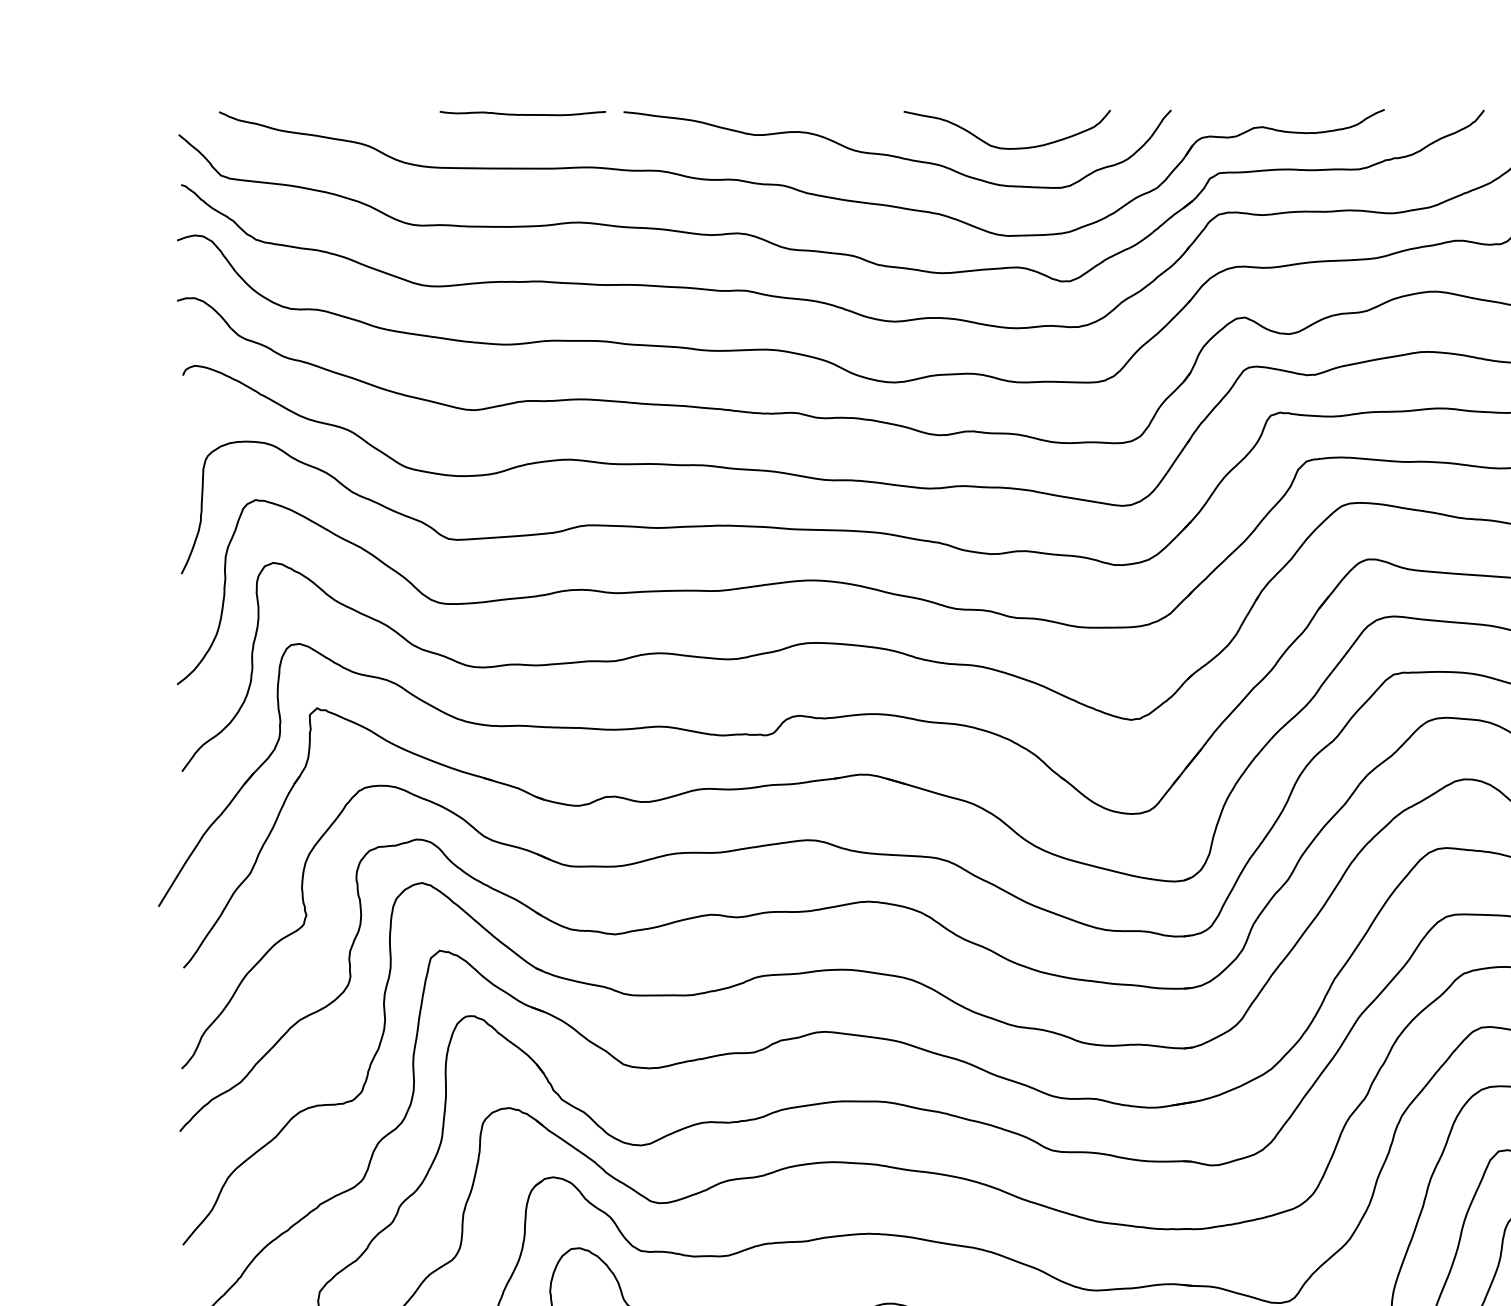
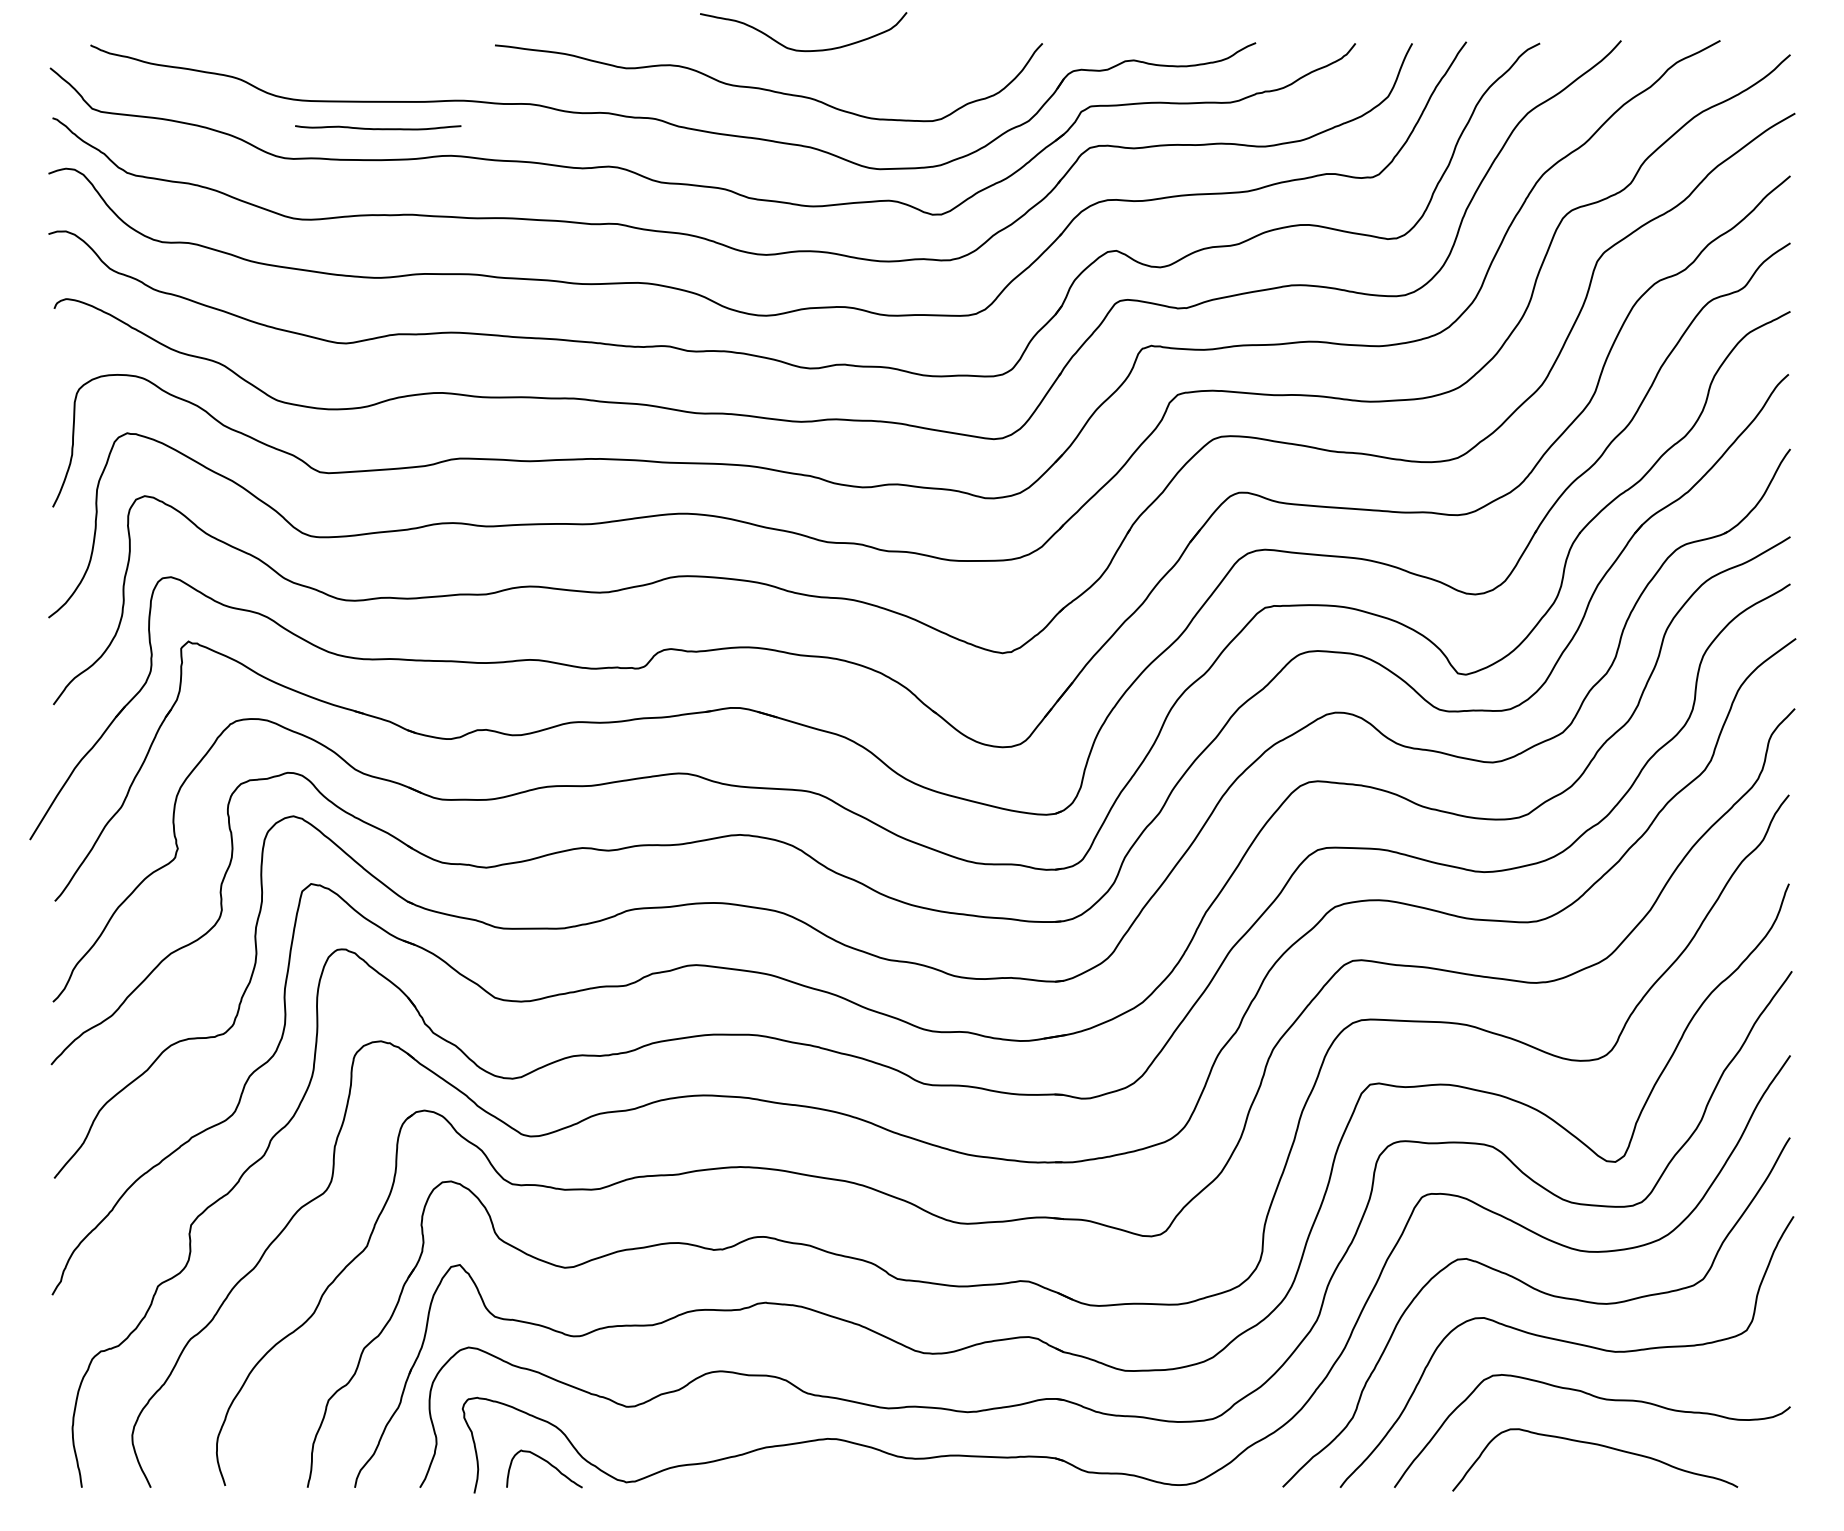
curve: (523, 114) -> (378, 128), moved
curve: (1003, 147) -> (799, 49), moved

